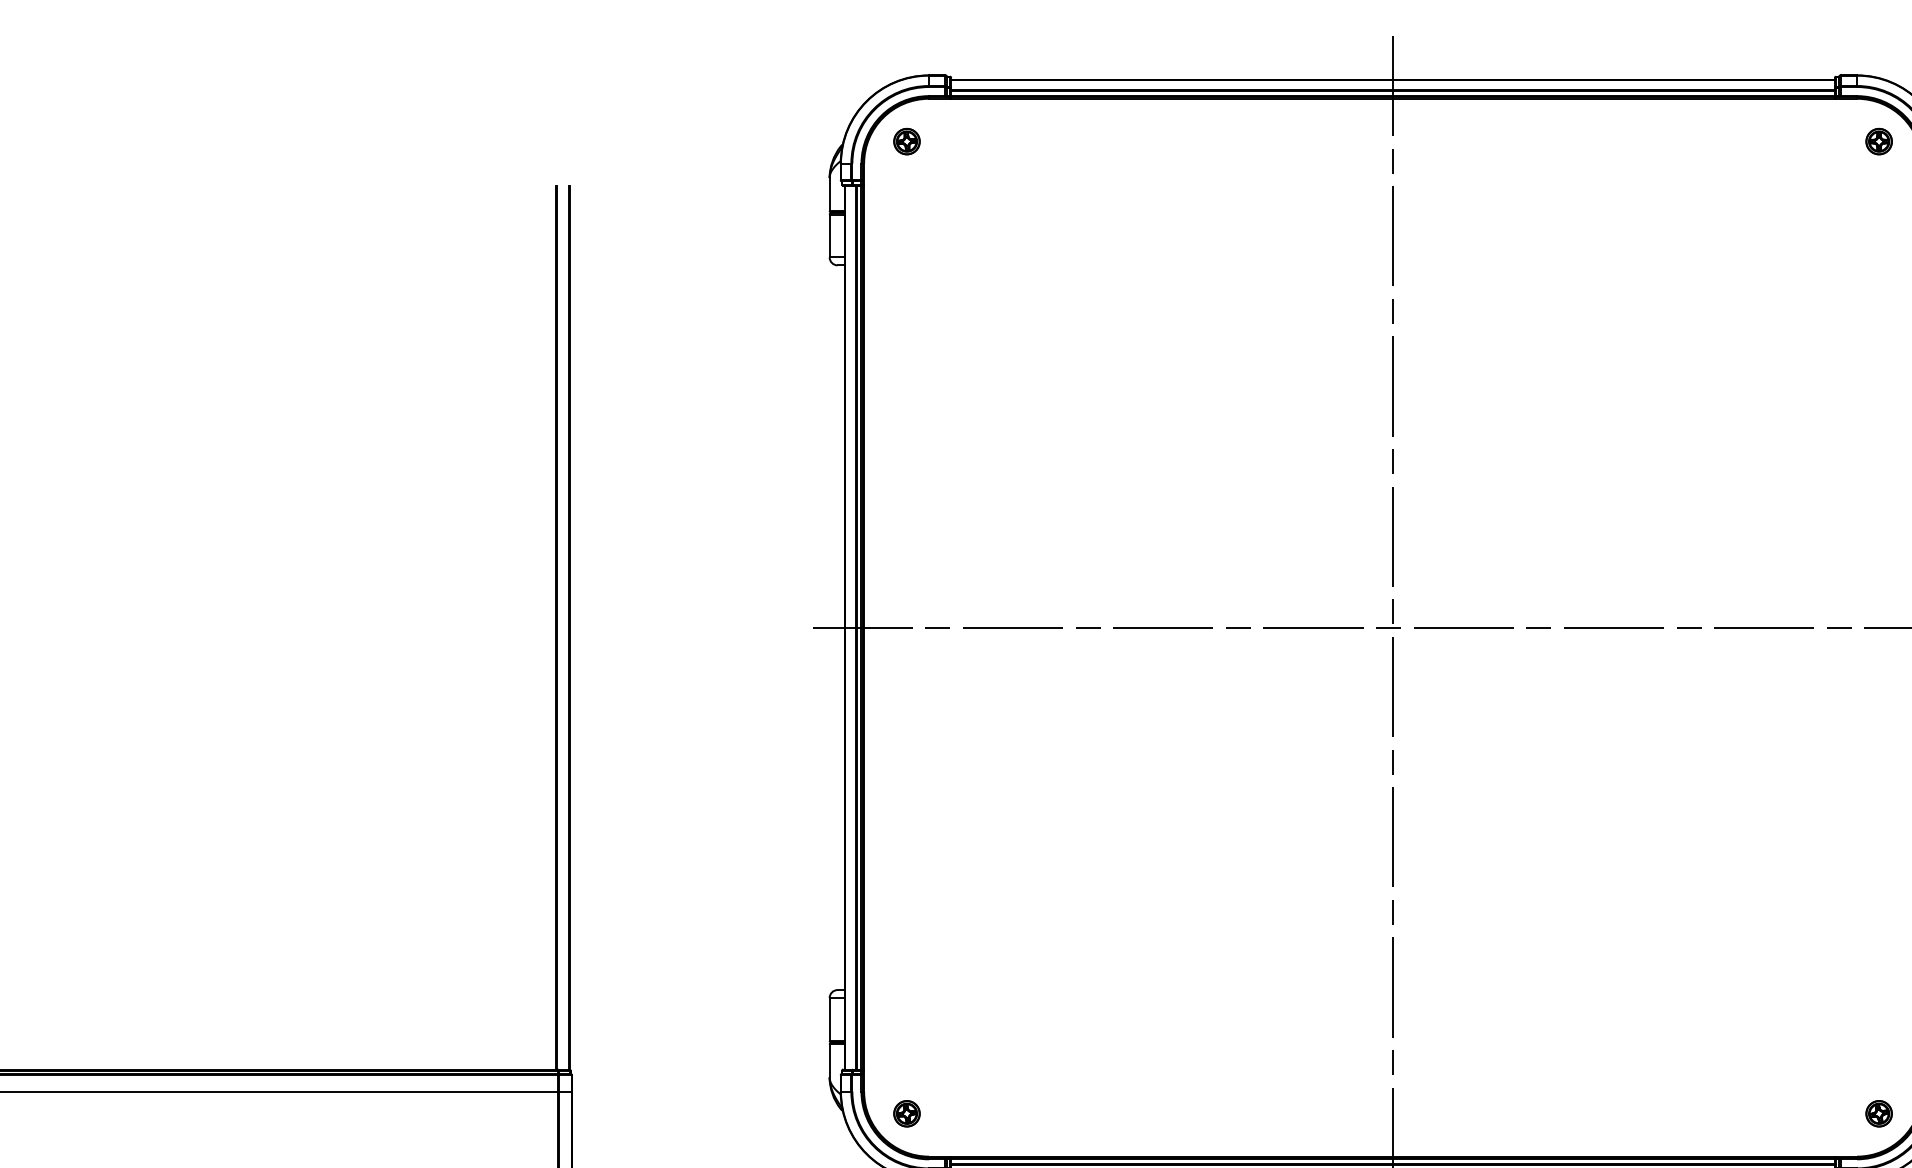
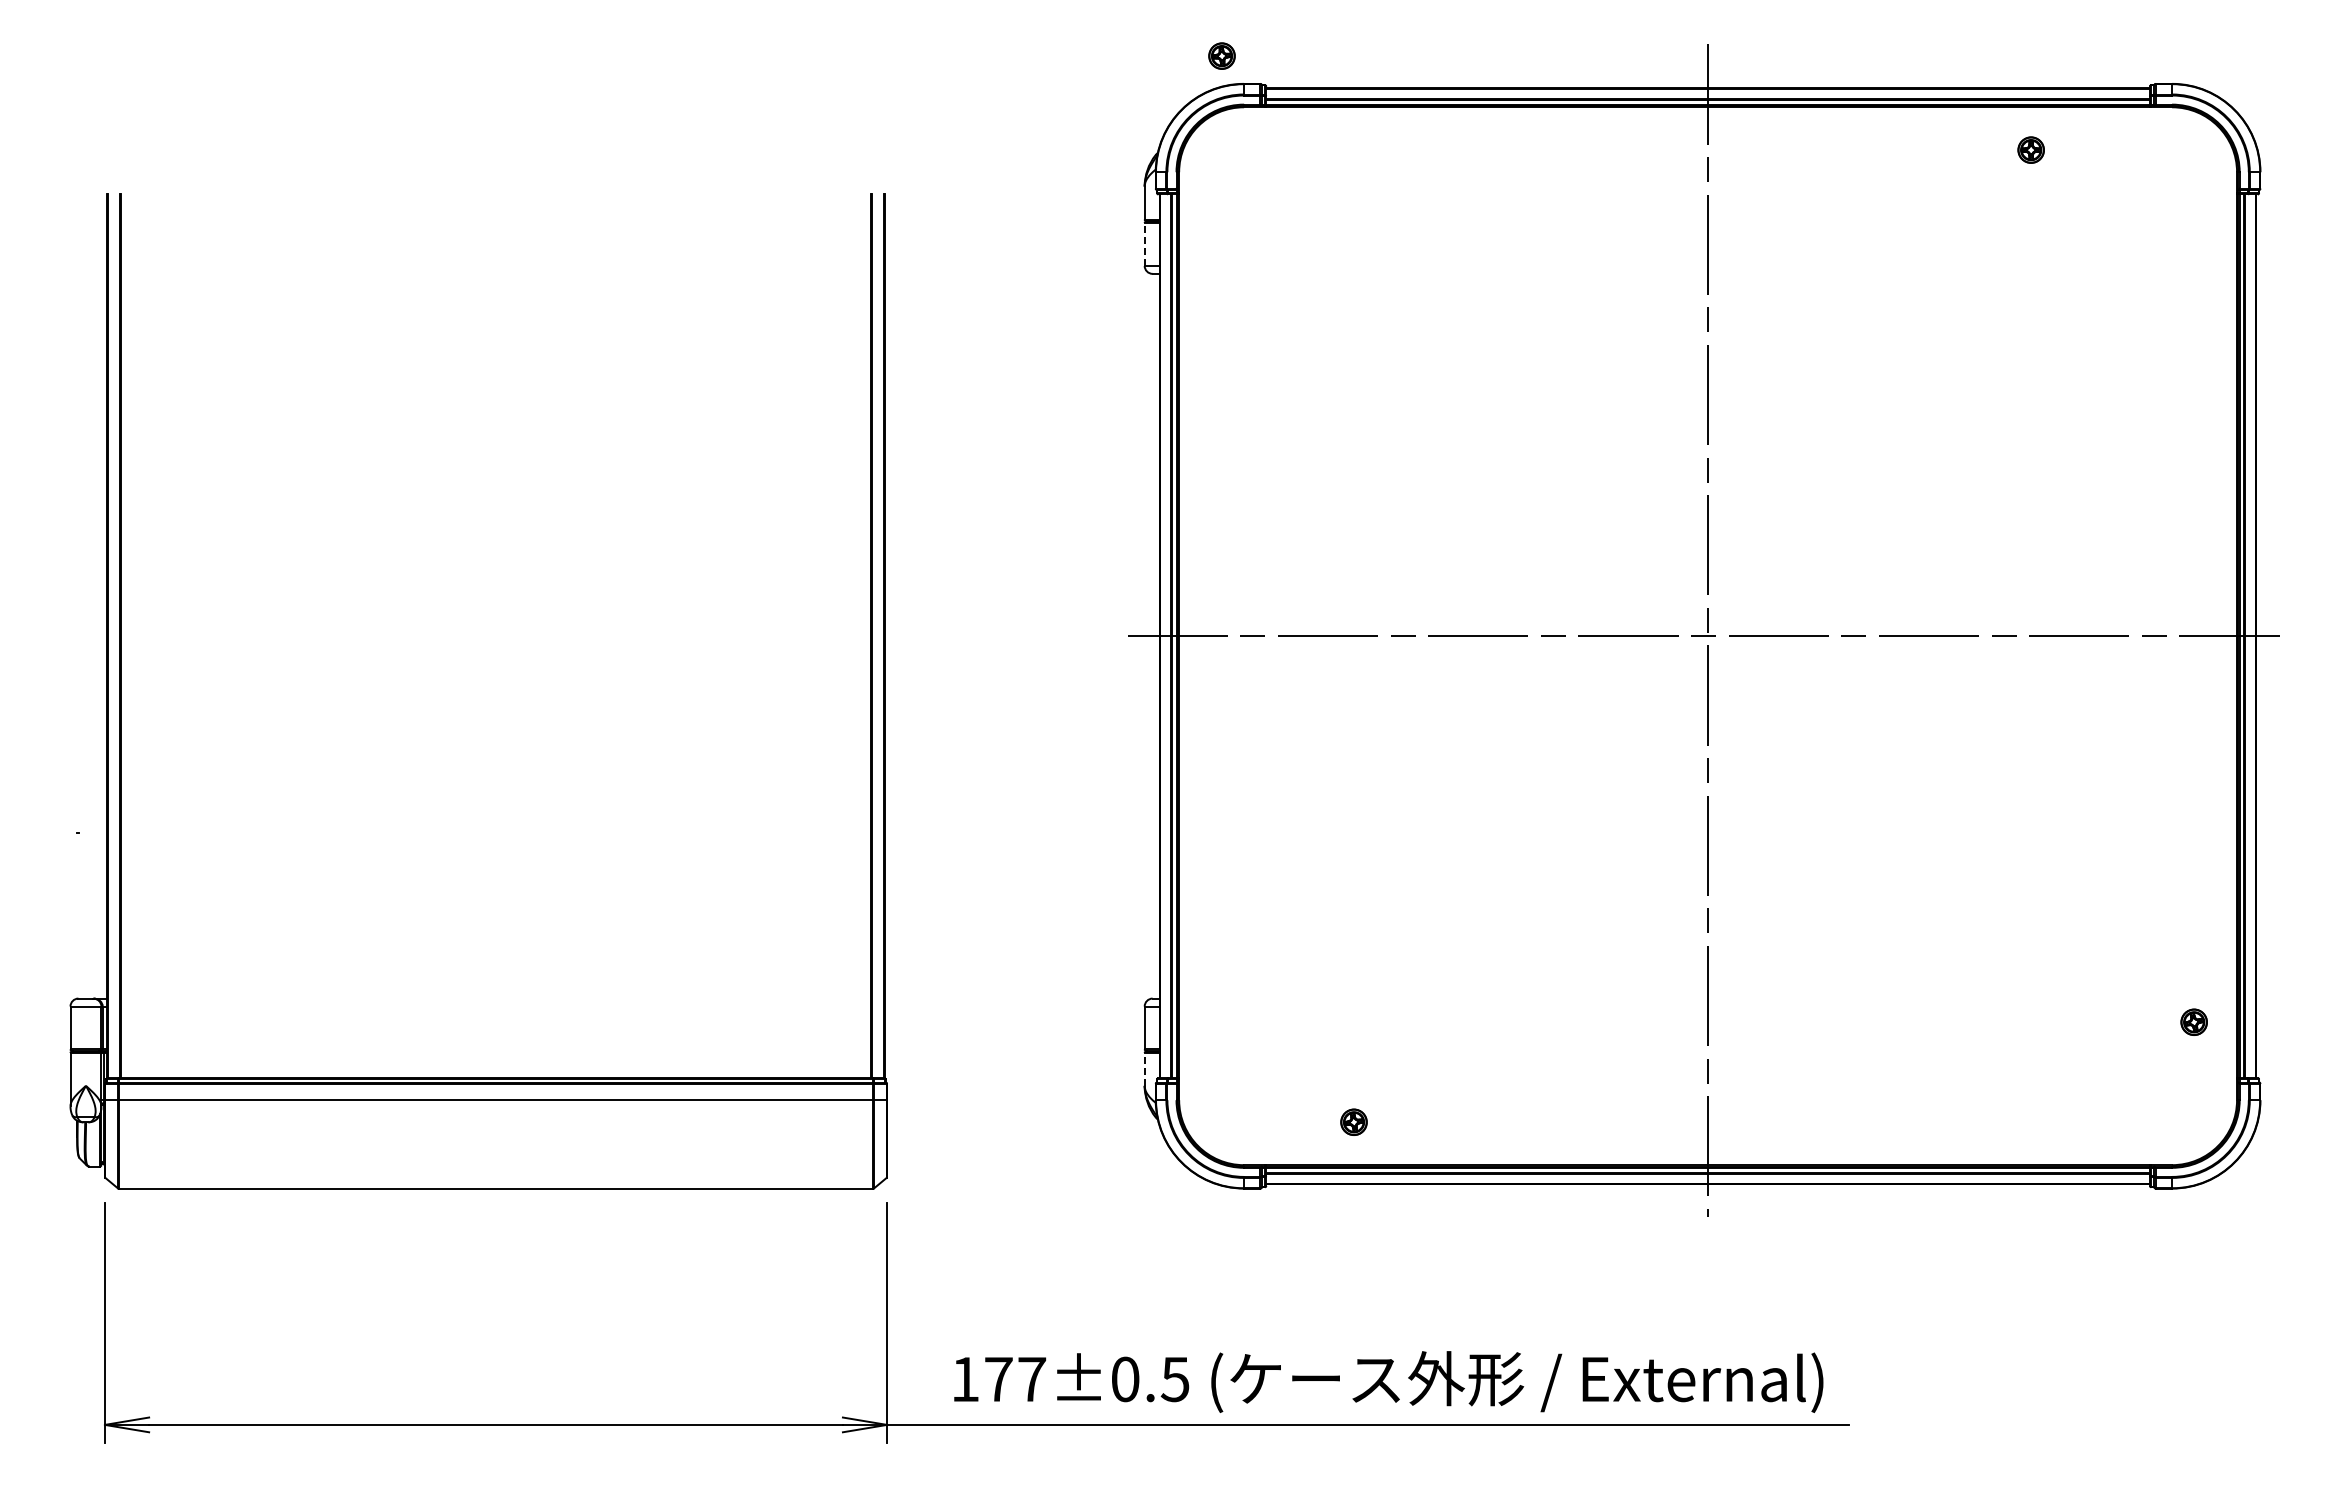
part: (906, 140) -> (1221, 55), moved
part: (1878, 140) -> (2030, 149), moved
line: (829, 235) -> (1144, 244), solid -> dashed
line: (829, 1059) -> (1144, 1068), solid -> dashed
part: (906, 1112) -> (1353, 1121), moved
part: (1878, 1112) -> (2193, 1021), moved

